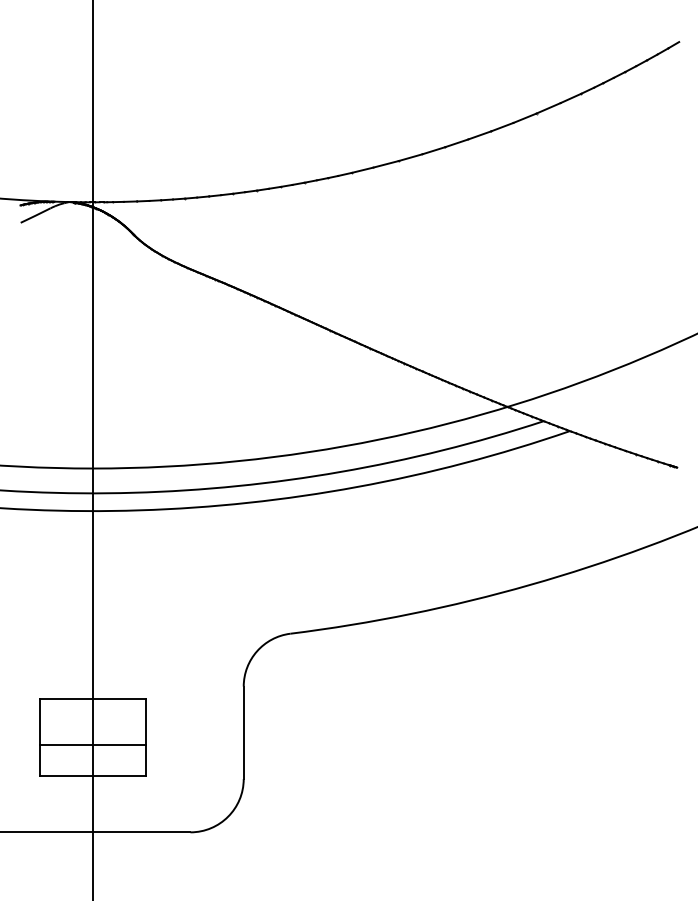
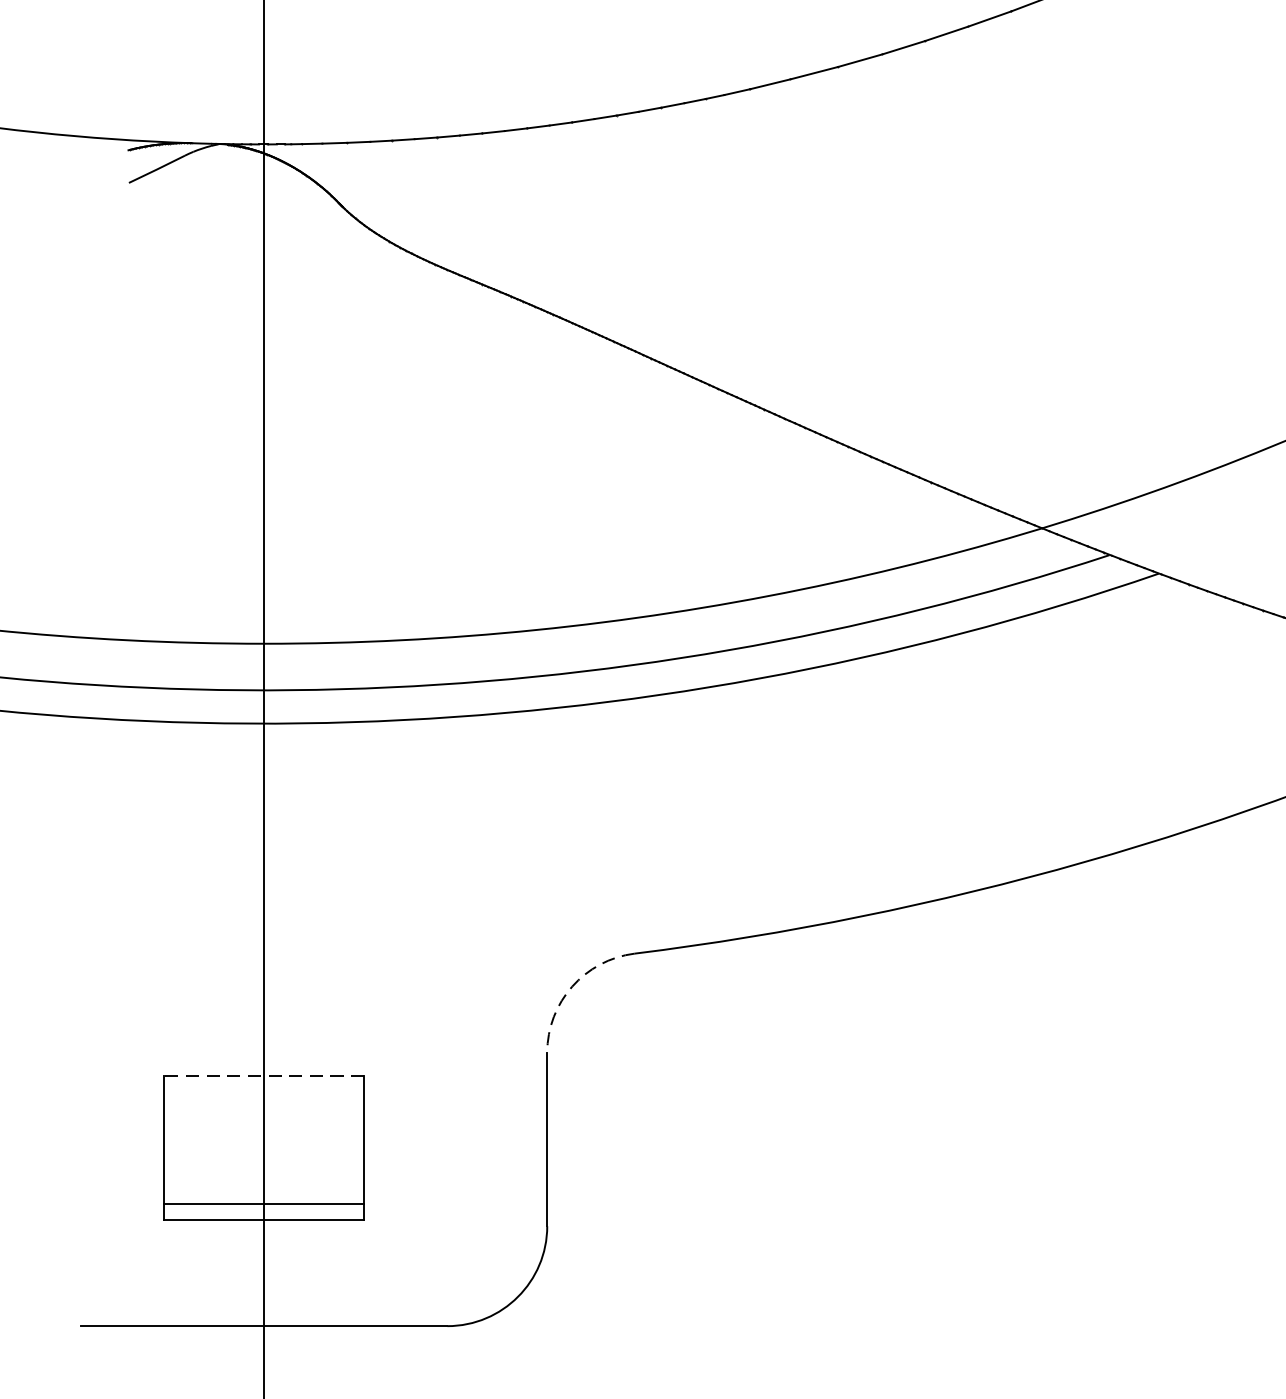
arc: (257, 651) -> (573, 986), solid -> dashed
line: (92, 699) -> (263, 1076), solid -> dashed
line: (92, 745) -> (263, 1204), moved

